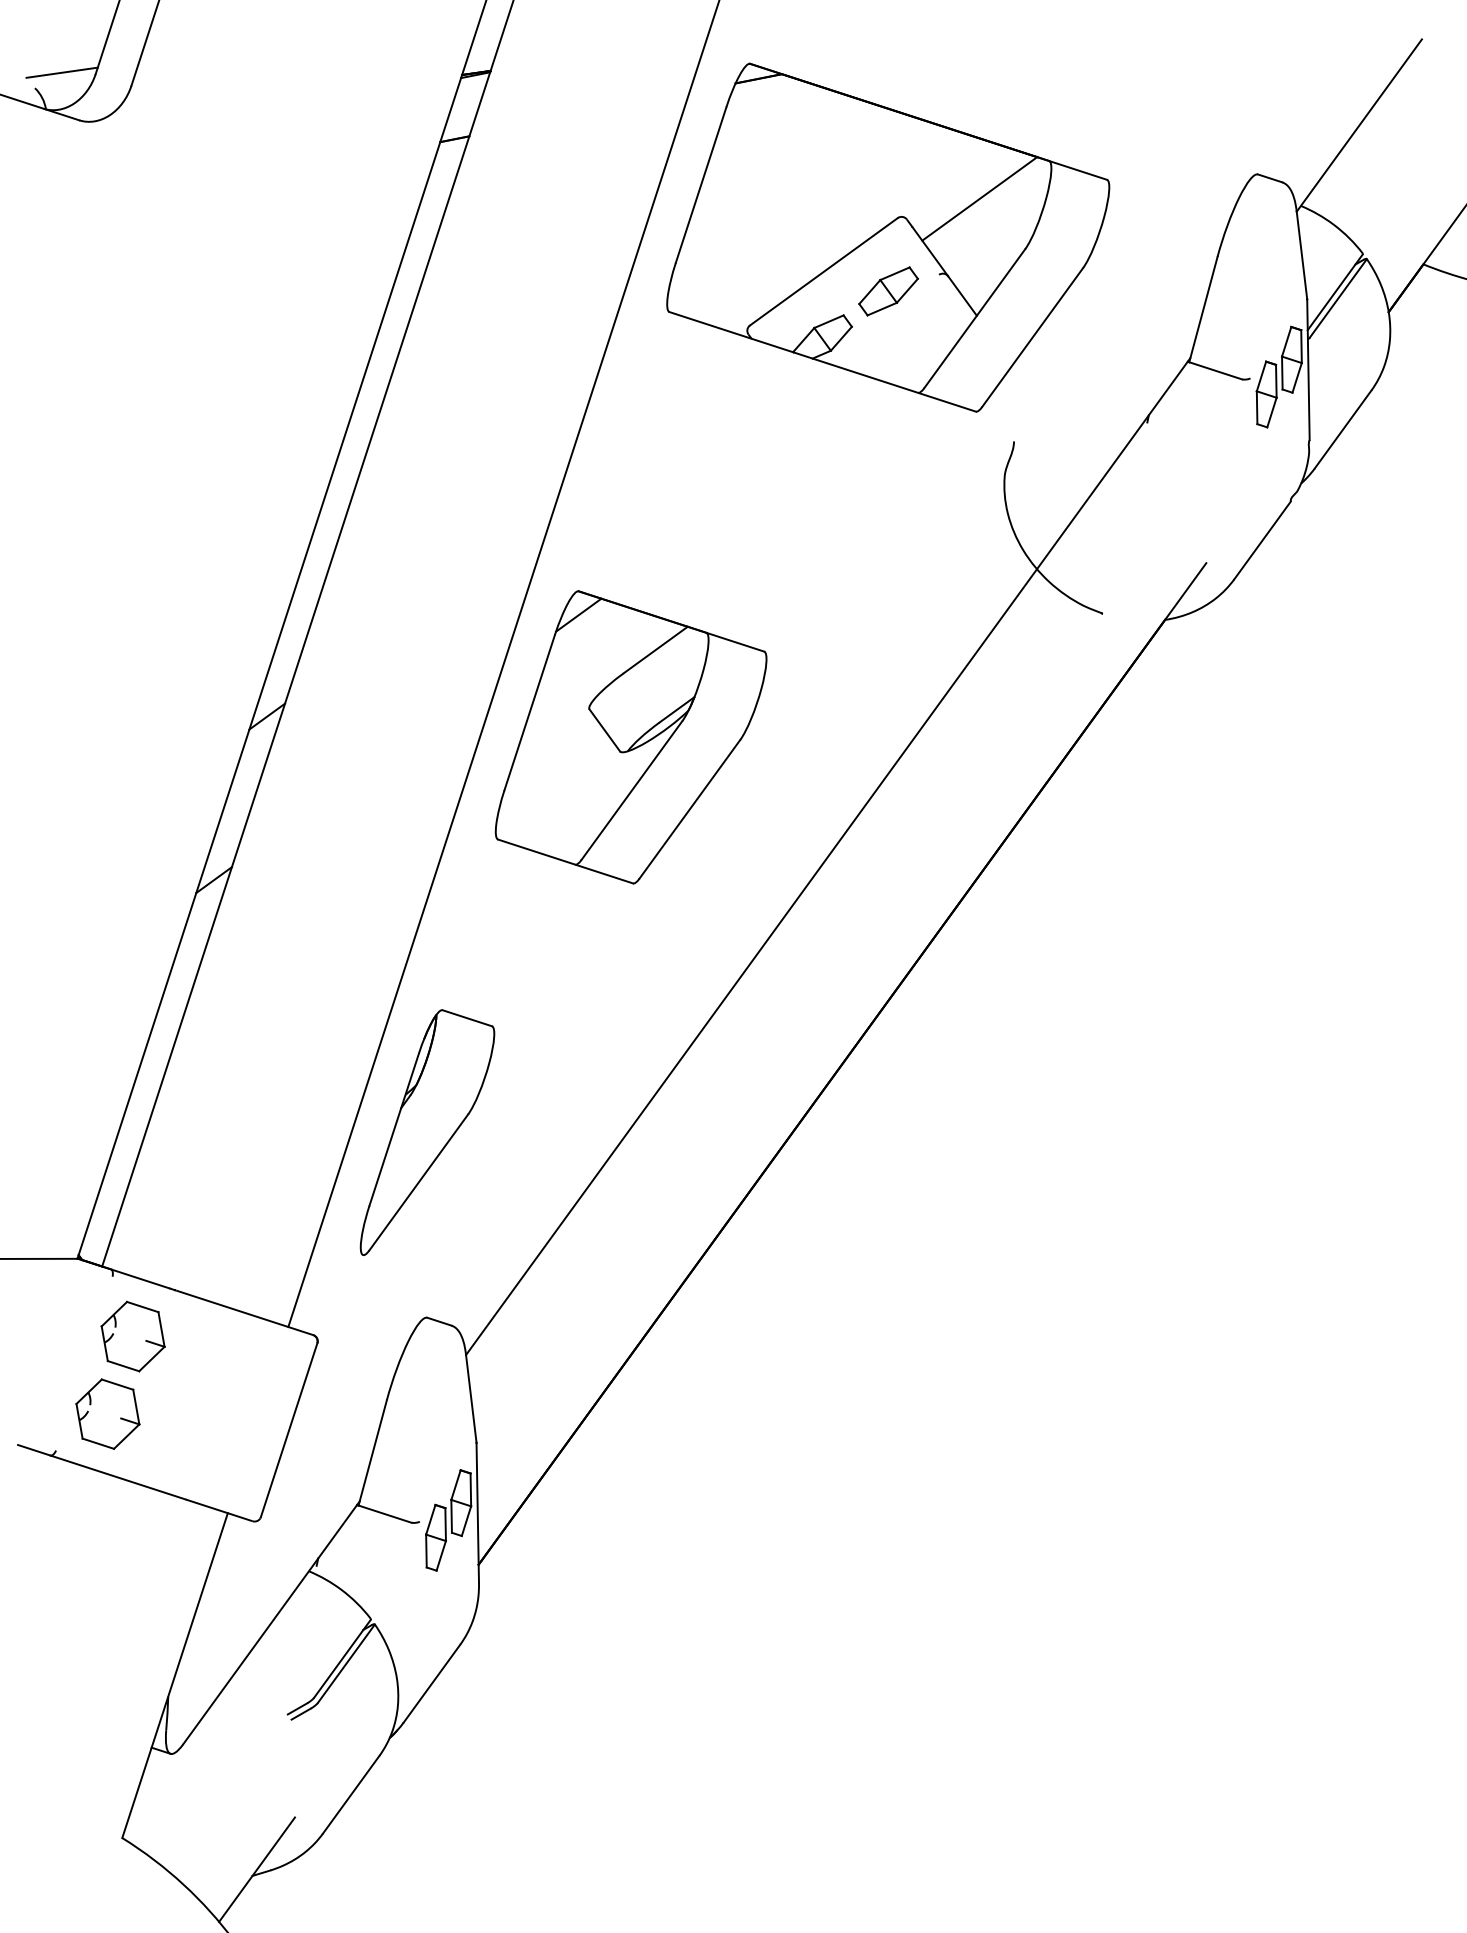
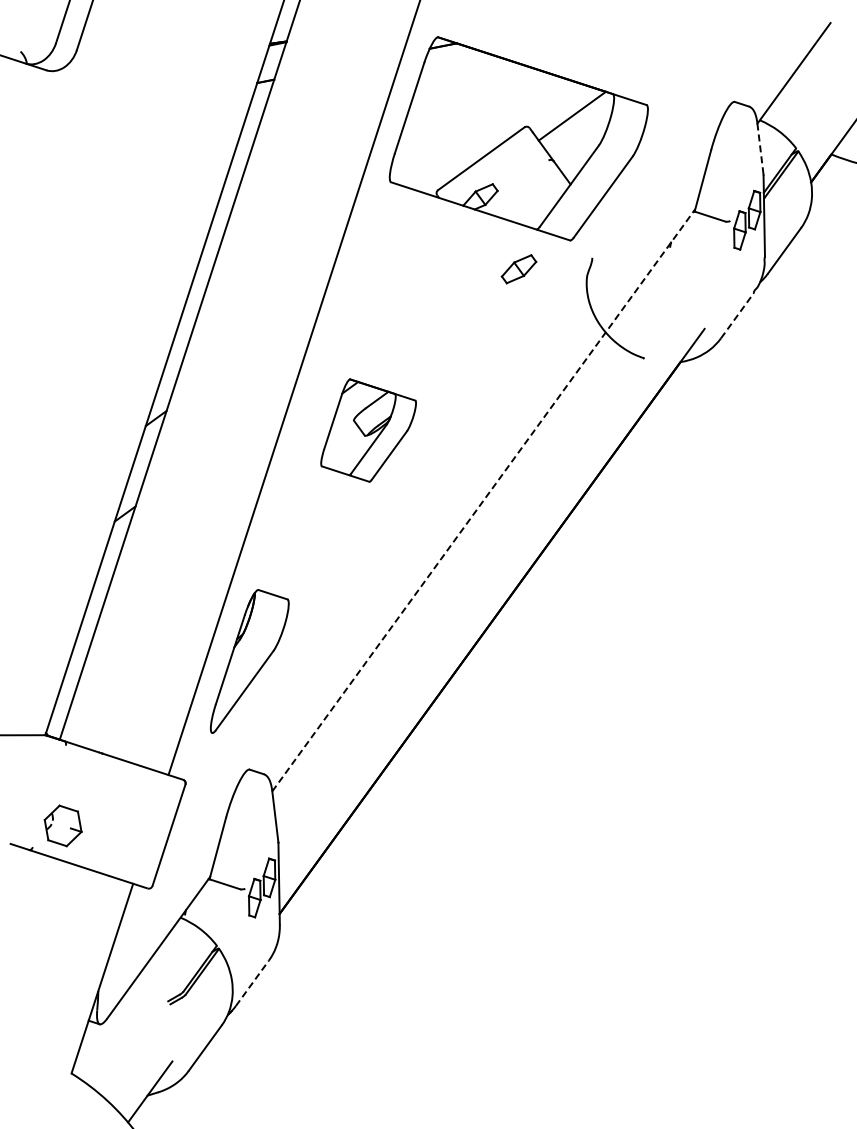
line: (62, 72) -> (36, 42), removed
line: (1301, 255) -> (760, 149), solid -> dashed
part: (887, 291) -> (518, 269), moved
line: (1262, 540) -> (737, 315), solid -> dashed
part: (630, 737) -> (368, 430), size x0.6
line: (827, 856) -> (483, 500), solid -> dashed
part: (132, 1336) -> (77, 780), removed
line: (432, 1682) -> (252, 982), solid -> dashed

